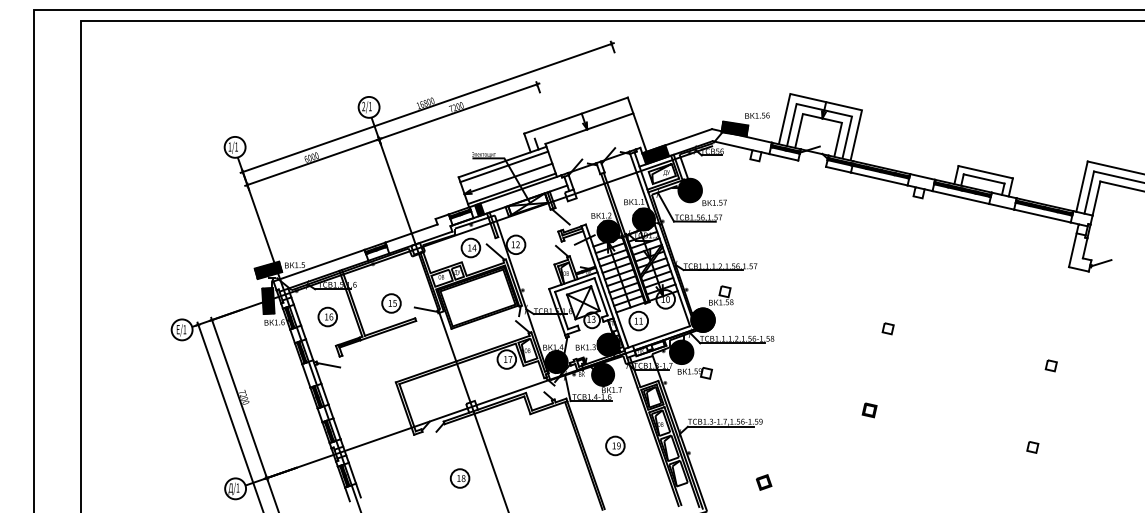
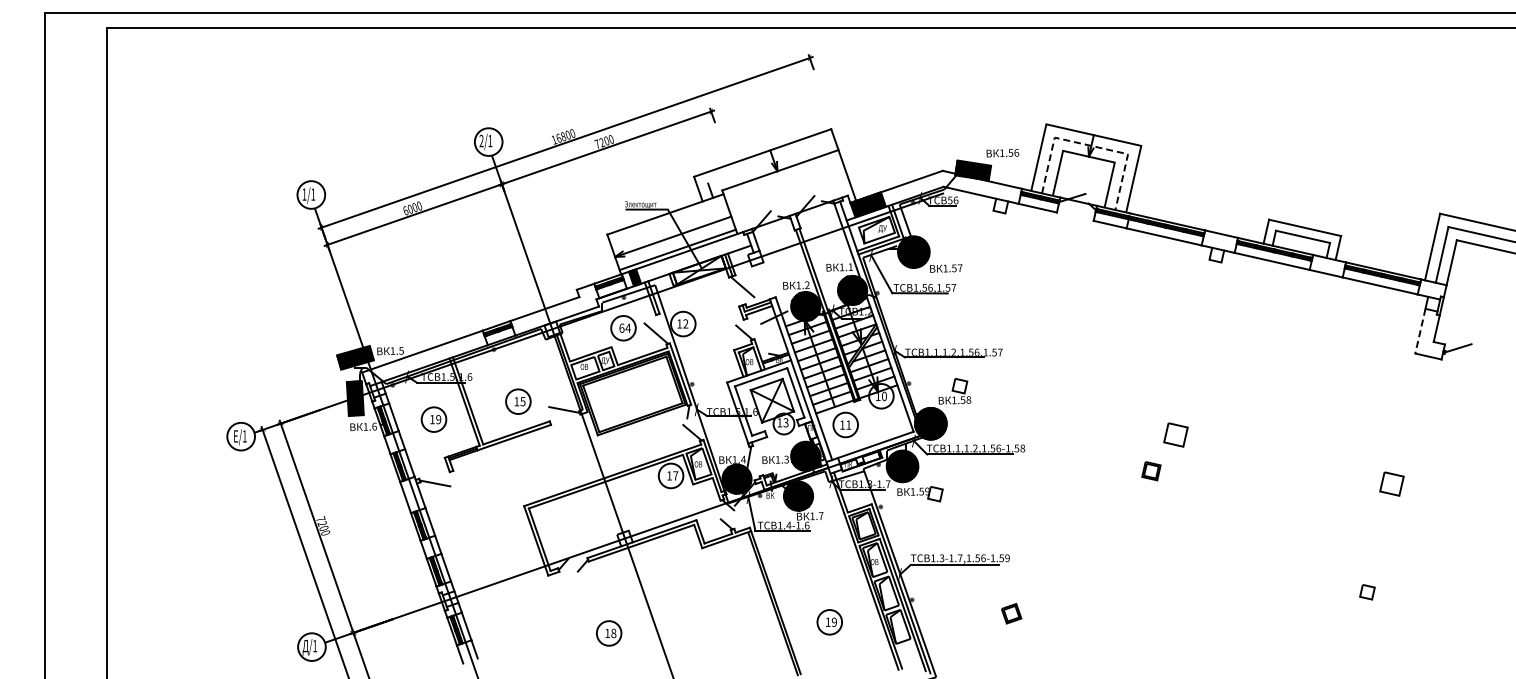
line: (824, 109) -> (1091, 145), solid -> dashed
line: (504, 166) -> (667, 220), removed
text: (469, 247) -> (621, 327), 14 -> 64
line: (1072, 250) -> (1420, 331), solid -> dashed
text: (331, 316) -> (438, 419), 16 -> 19
part: (887, 329) -> (1175, 435), size x1.6
part: (1050, 366) -> (1391, 484), size x1.6
part: (869, 410) -> (1151, 471), moved
part: (615, 446) -> (829, 622), moved
part: (763, 482) -> (1011, 613), moved

